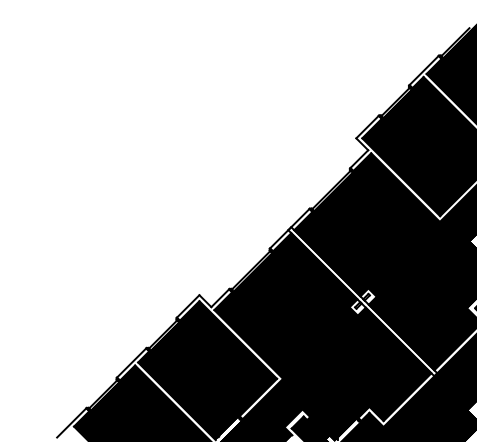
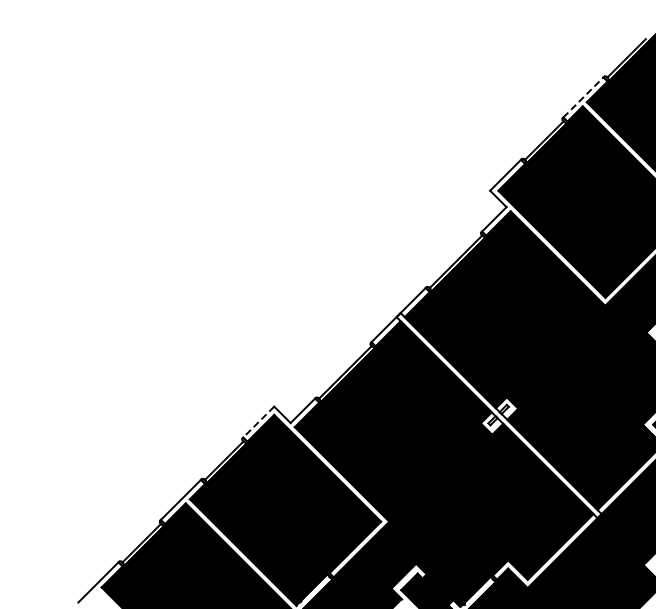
line: (424, 70) -> (583, 97), solid -> dashed
line: (188, 306) -> (258, 422), solid -> dashed

